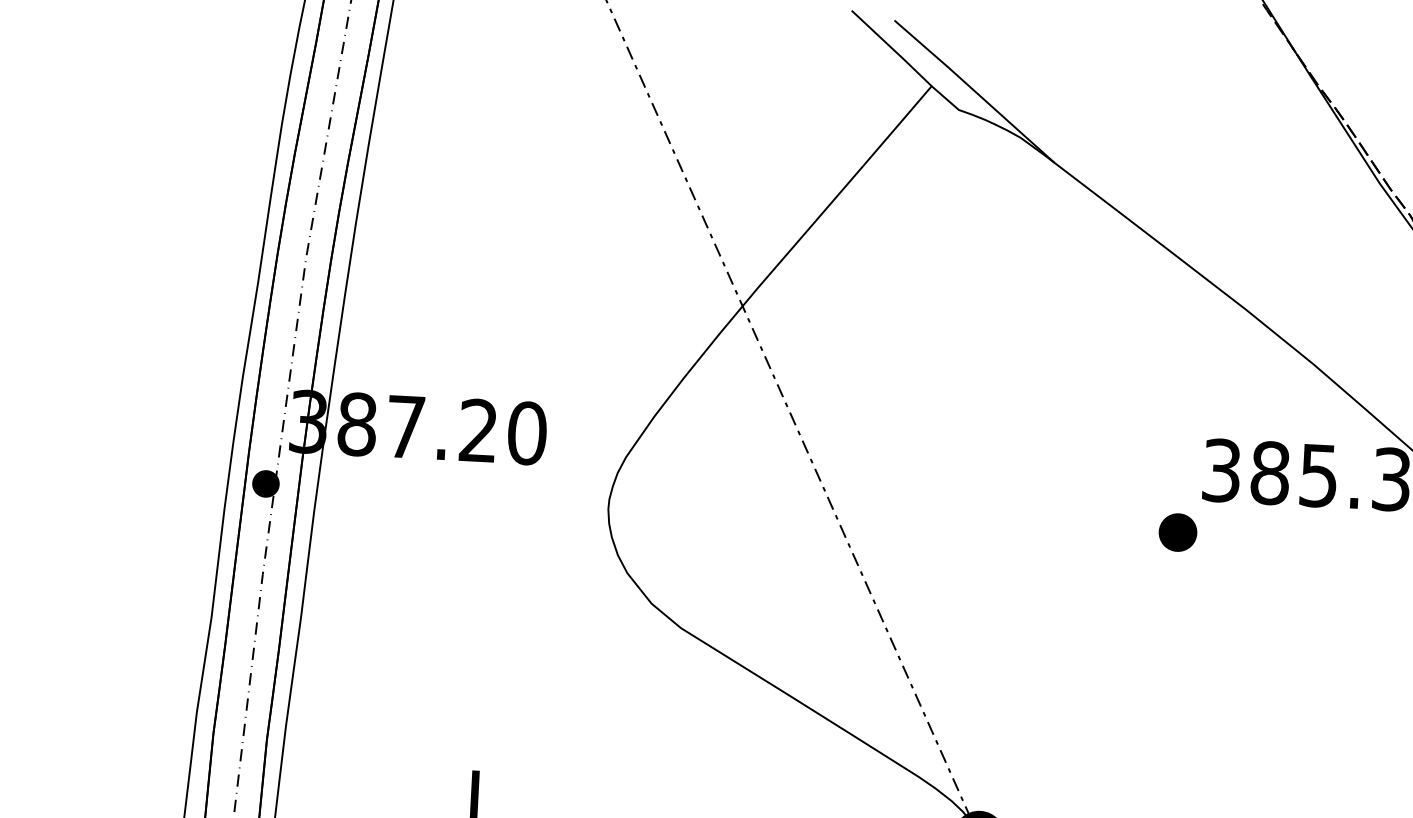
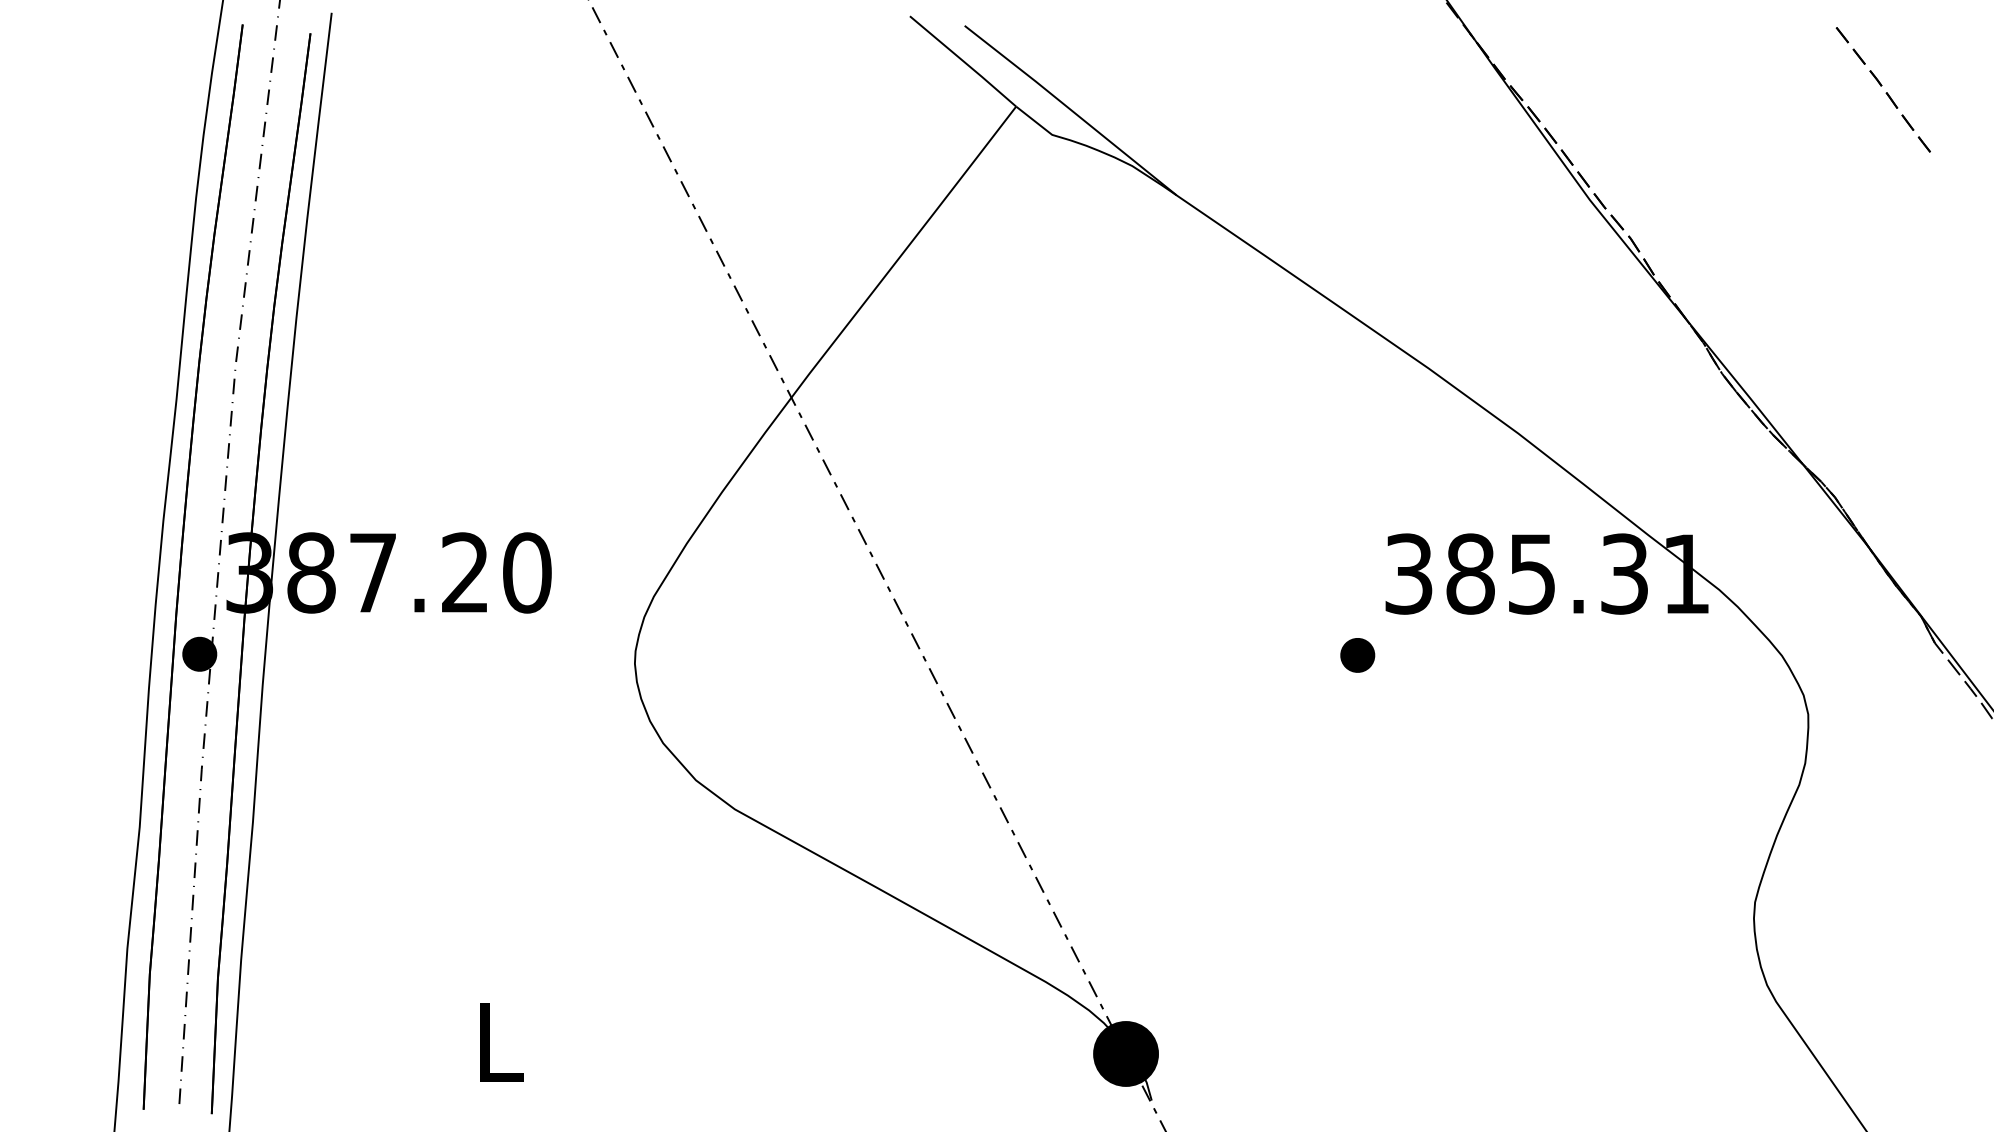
part: (1177, 532) -> (1357, 655), size x0.71

